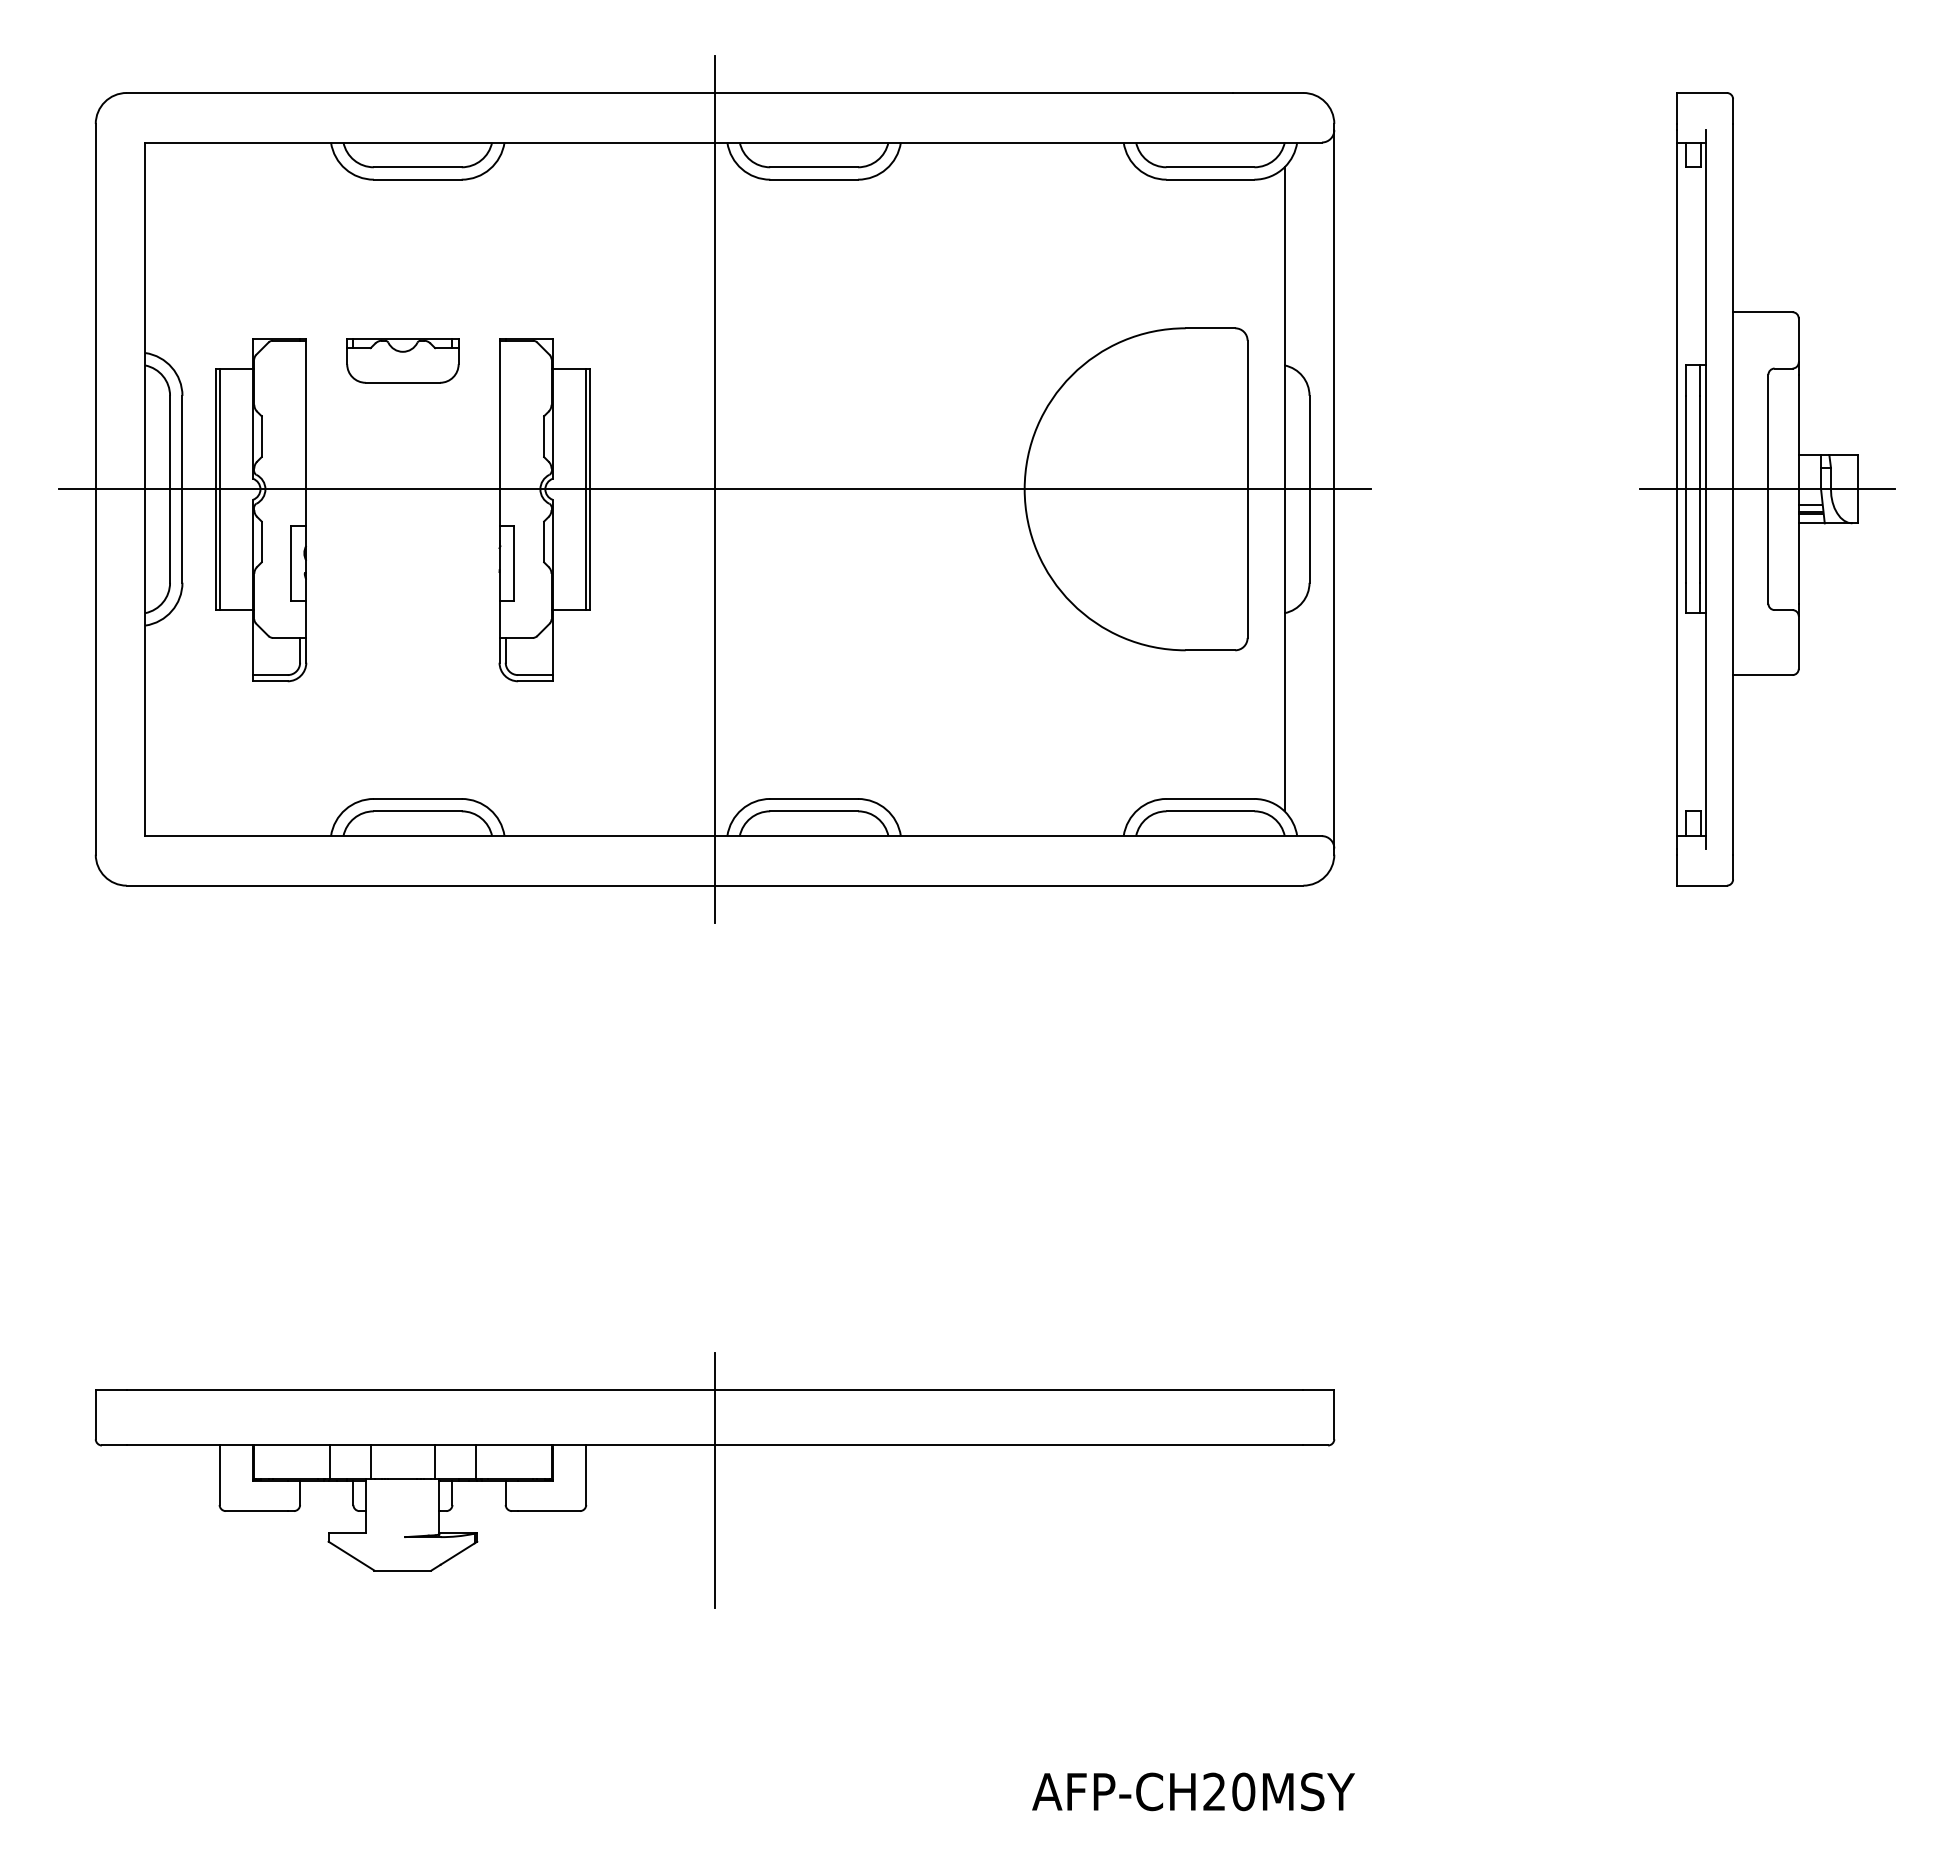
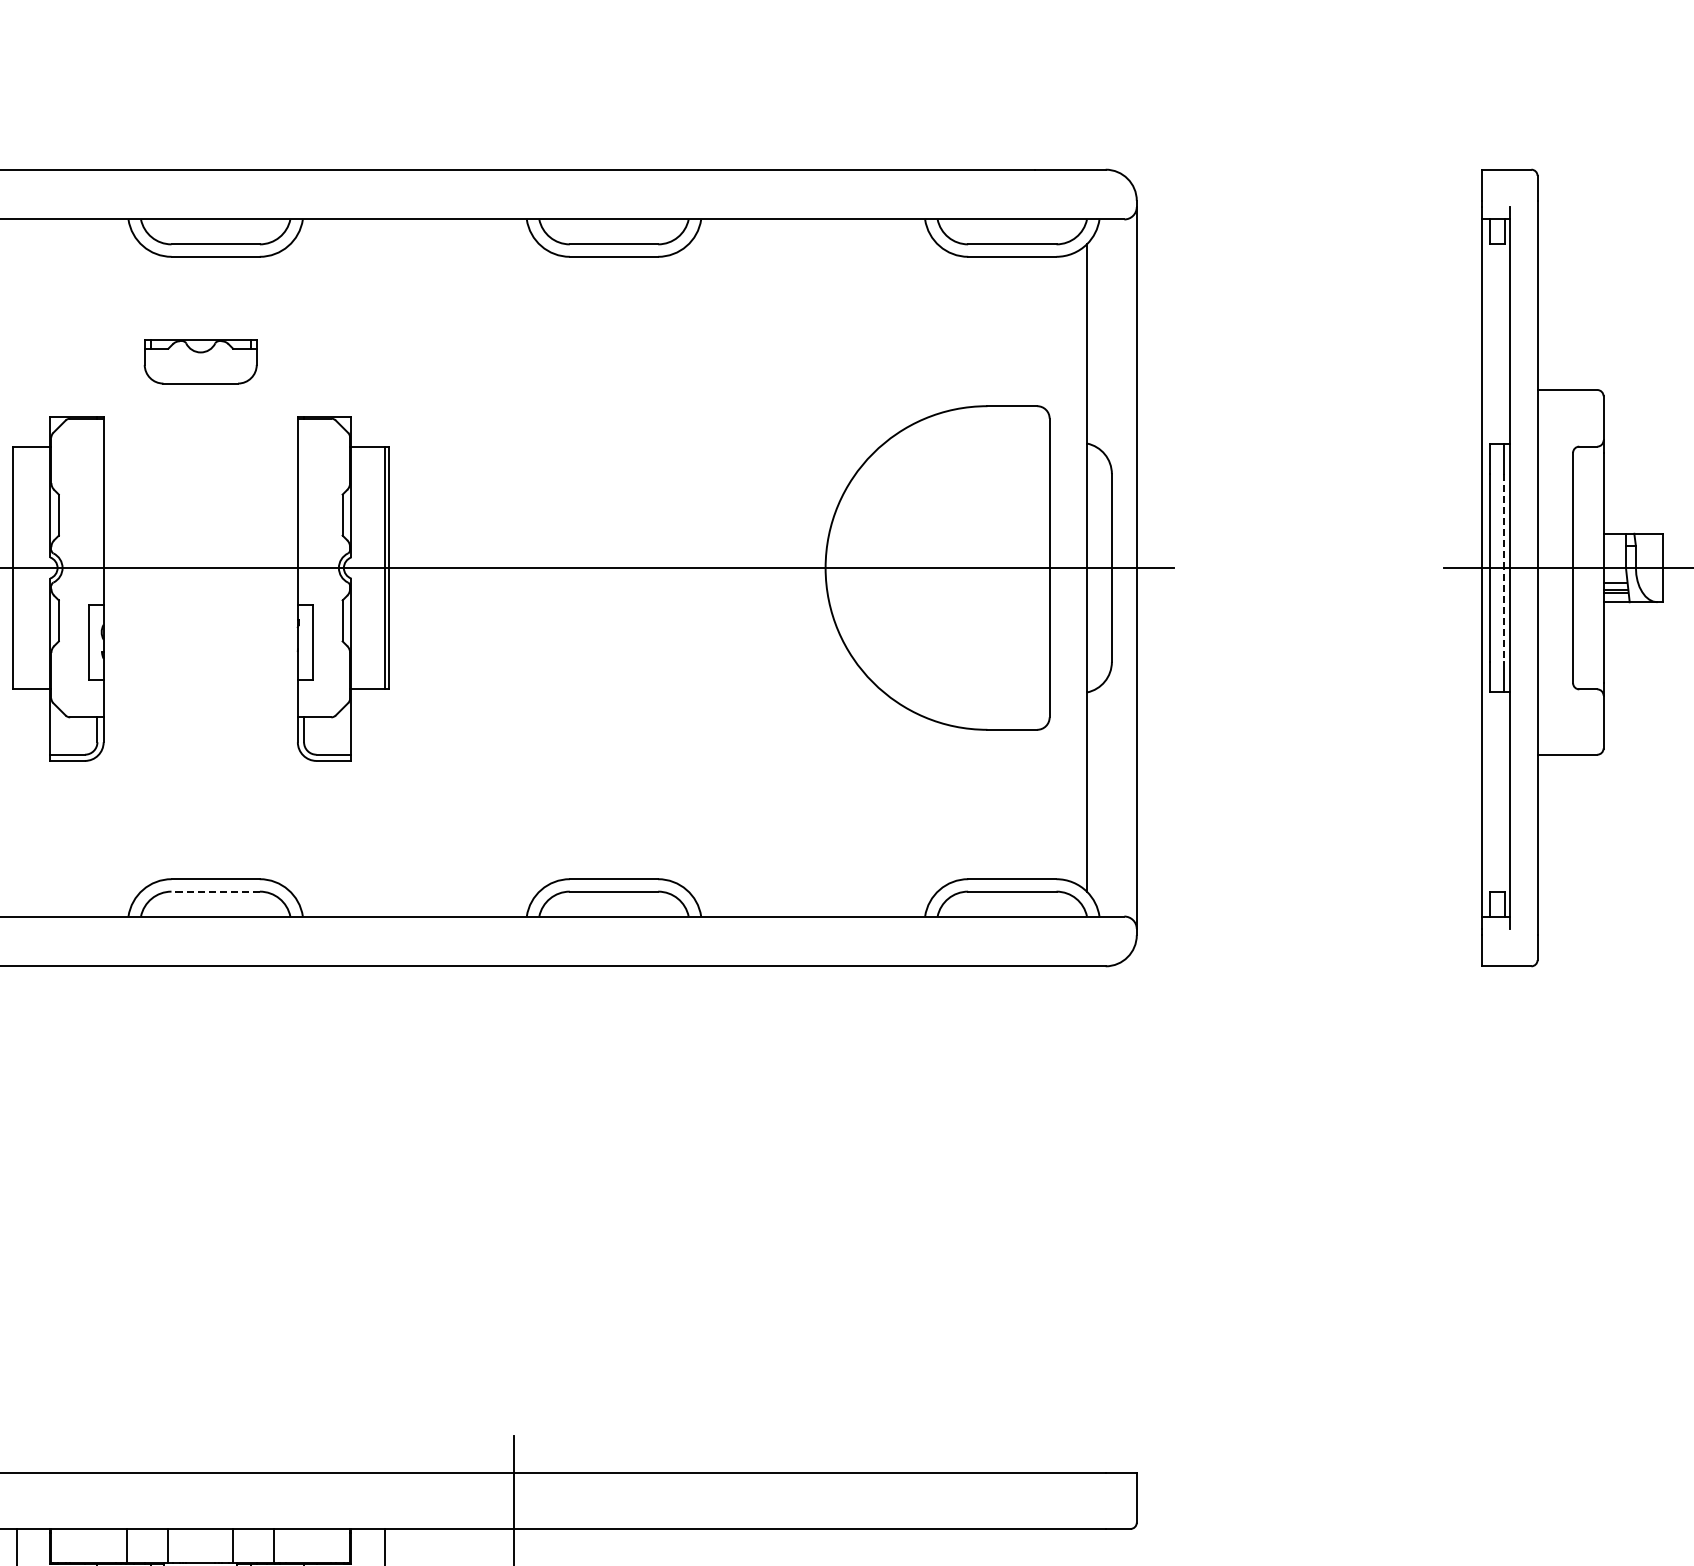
part: (402, 360) -> (200, 361), moved
line: (715, 488) -> (514, 567), removed
line: (219, 489) -> (16, 568), removed
line: (1699, 489) -> (1503, 568), solid -> dashed
line: (417, 811) -> (215, 891), solid -> dashed

